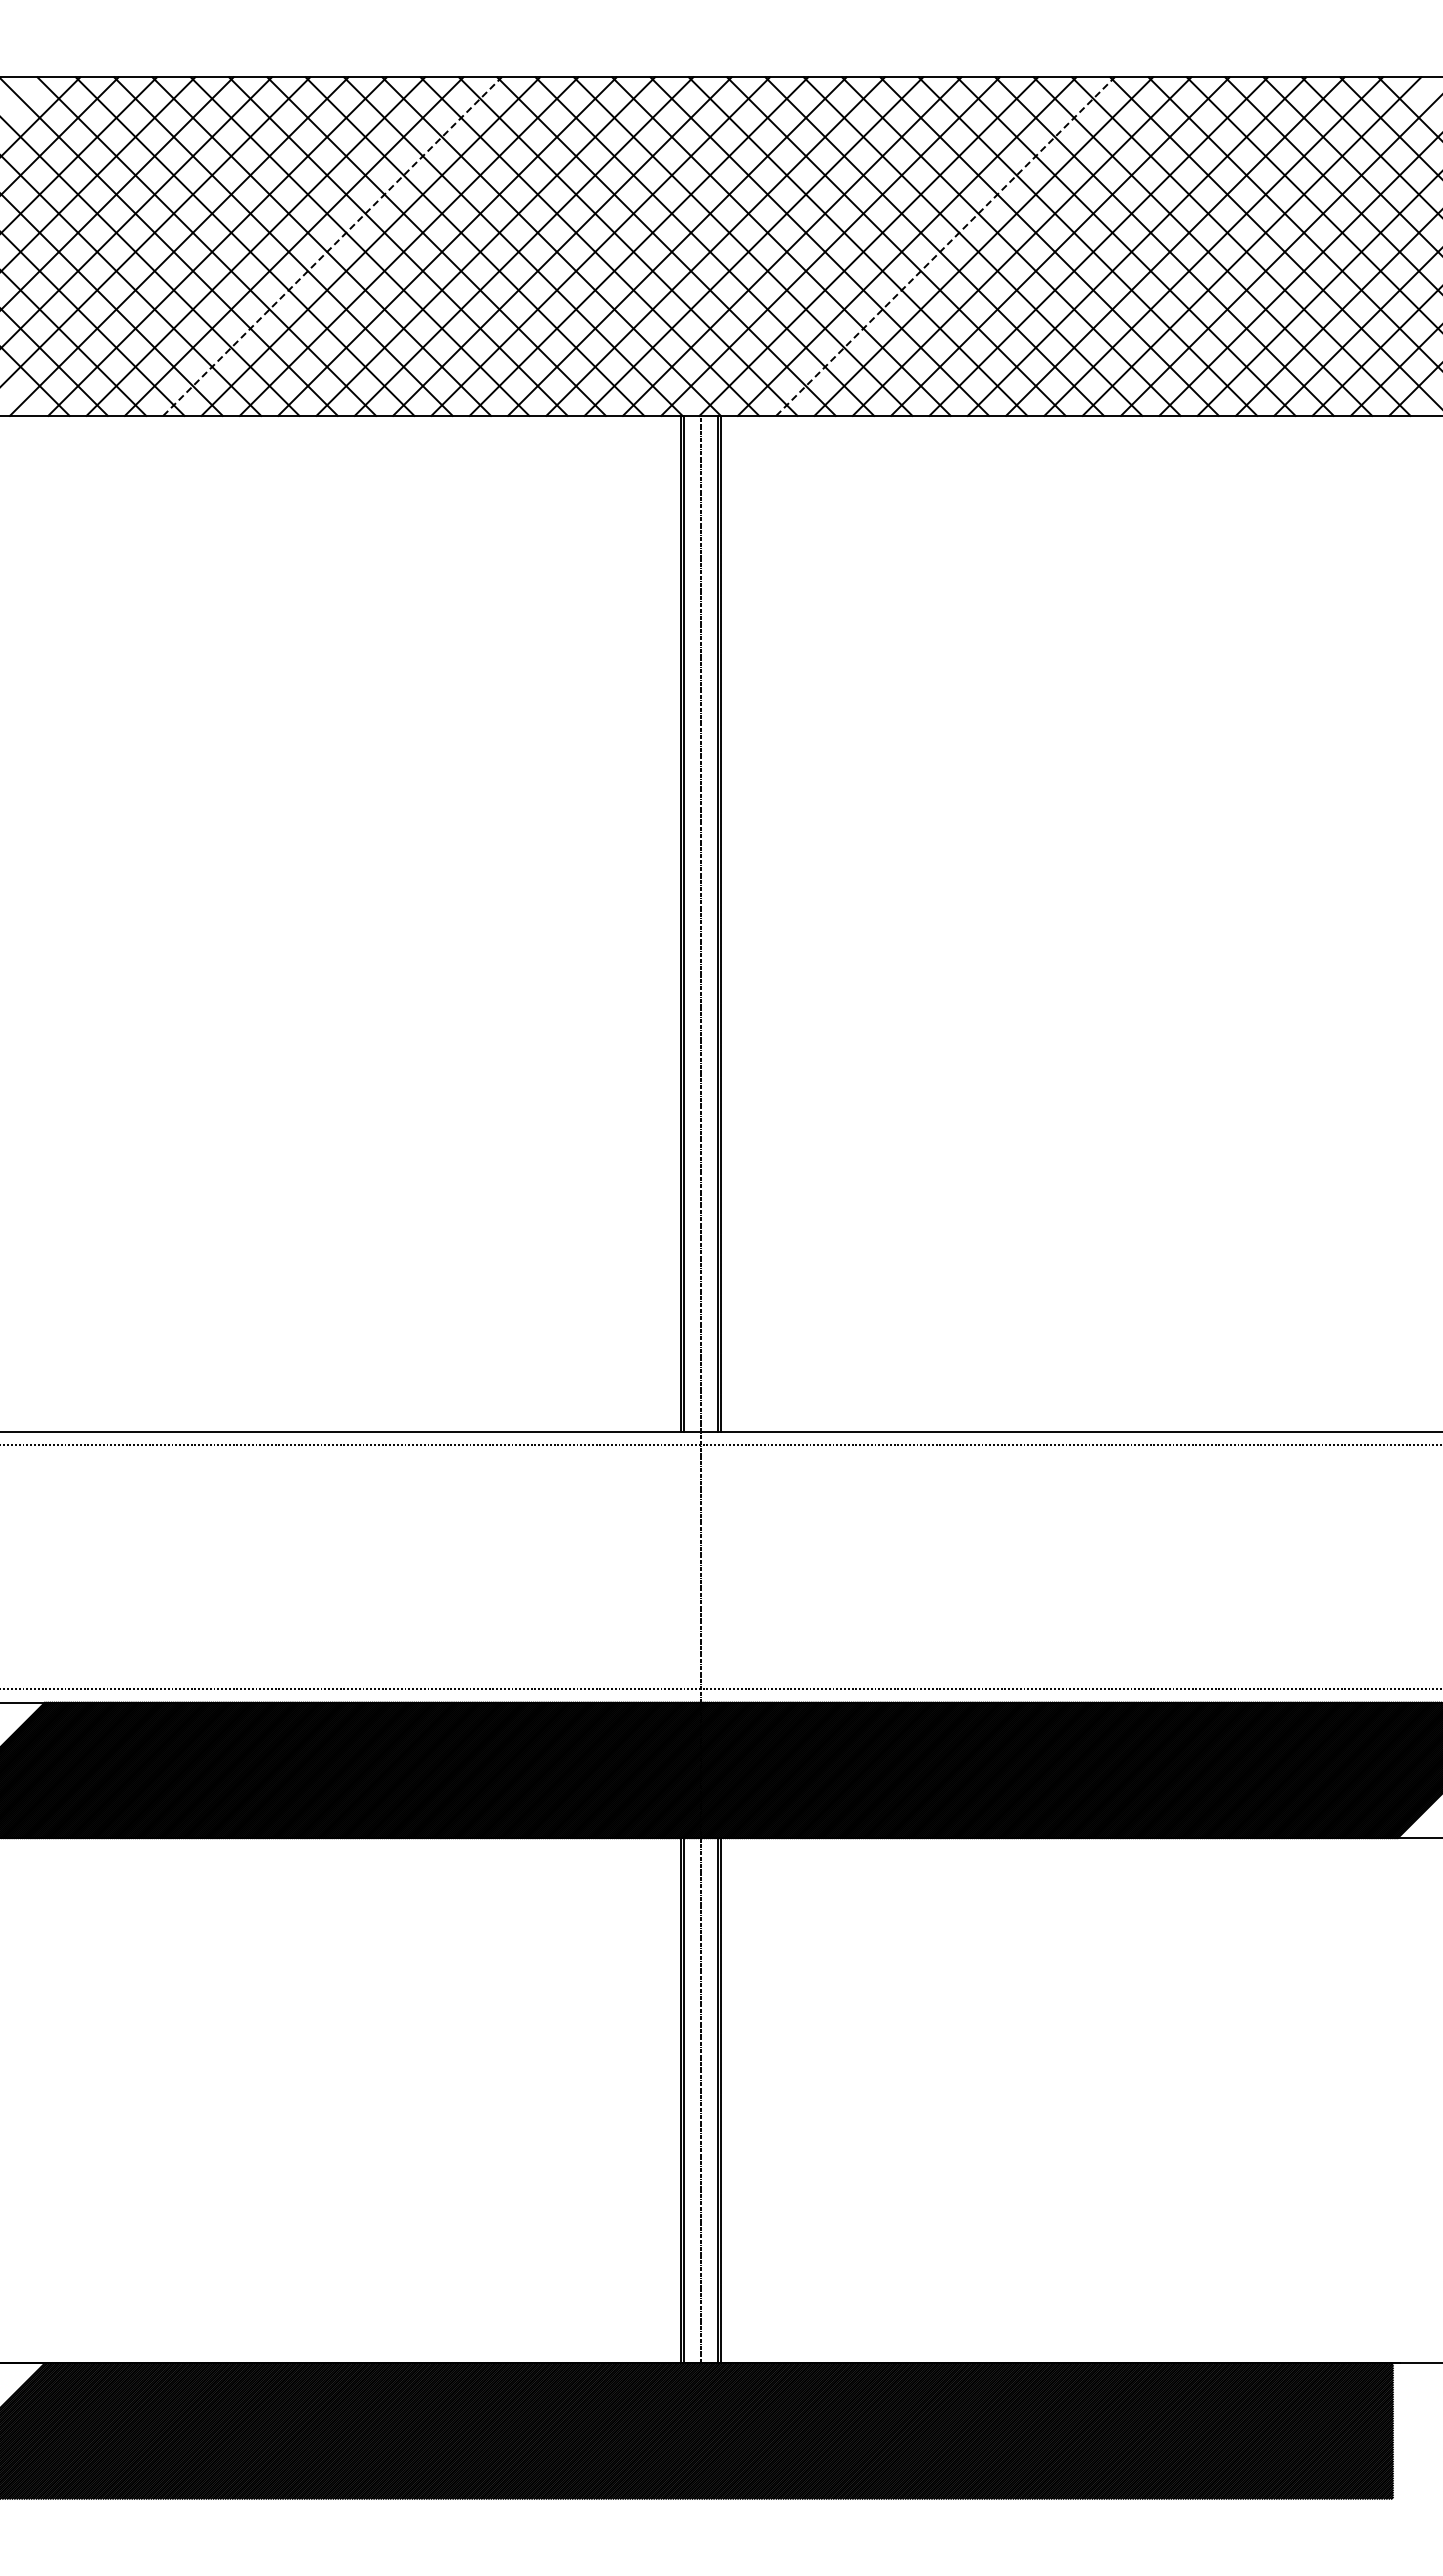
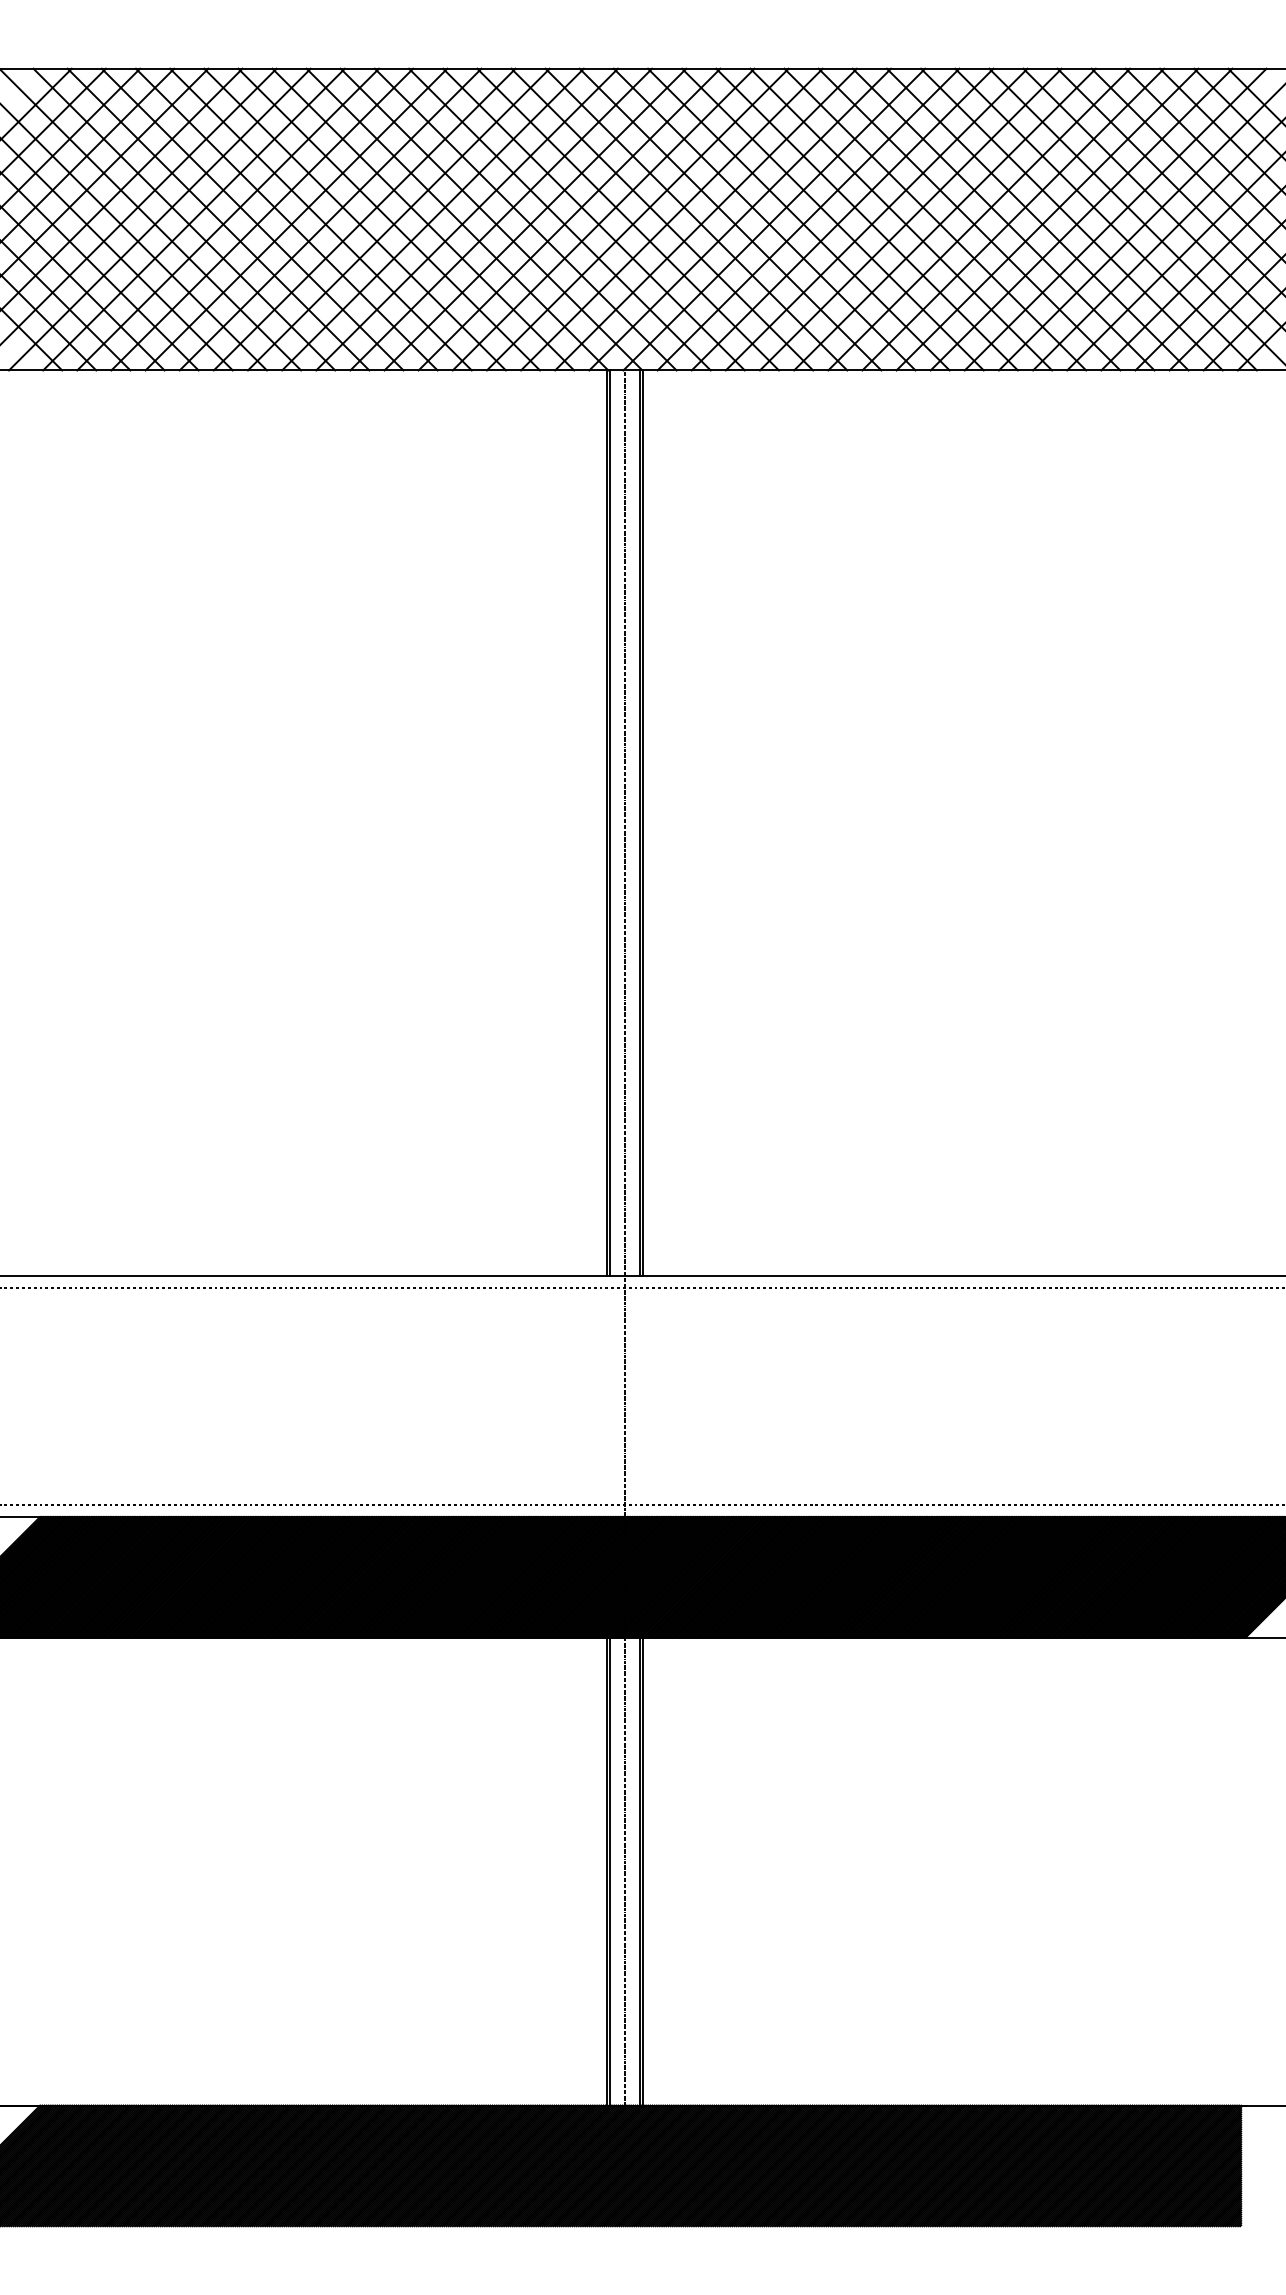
line: (332, 246) -> (296, 219), dashed -> solid
line: (945, 246) -> (842, 219), dashed -> solid

